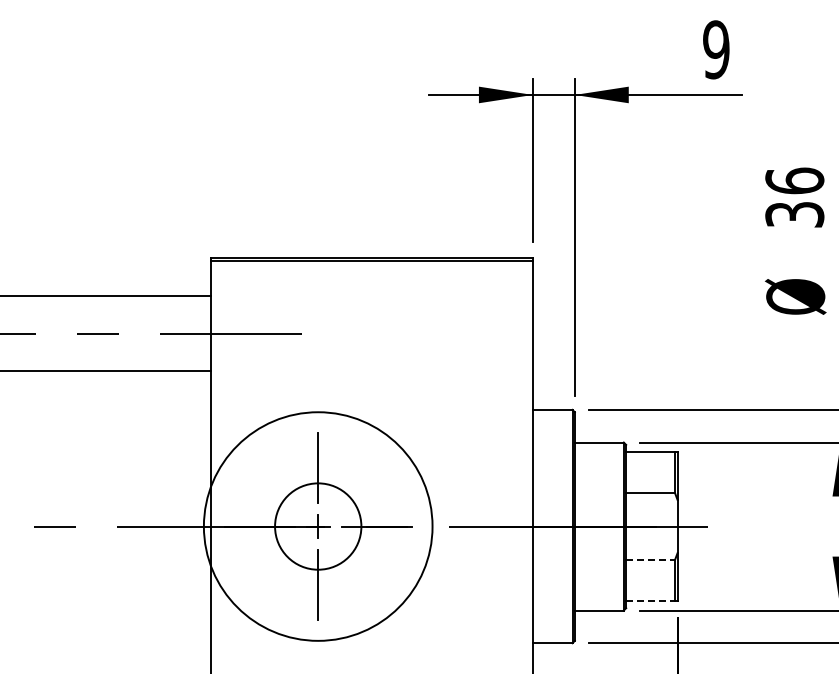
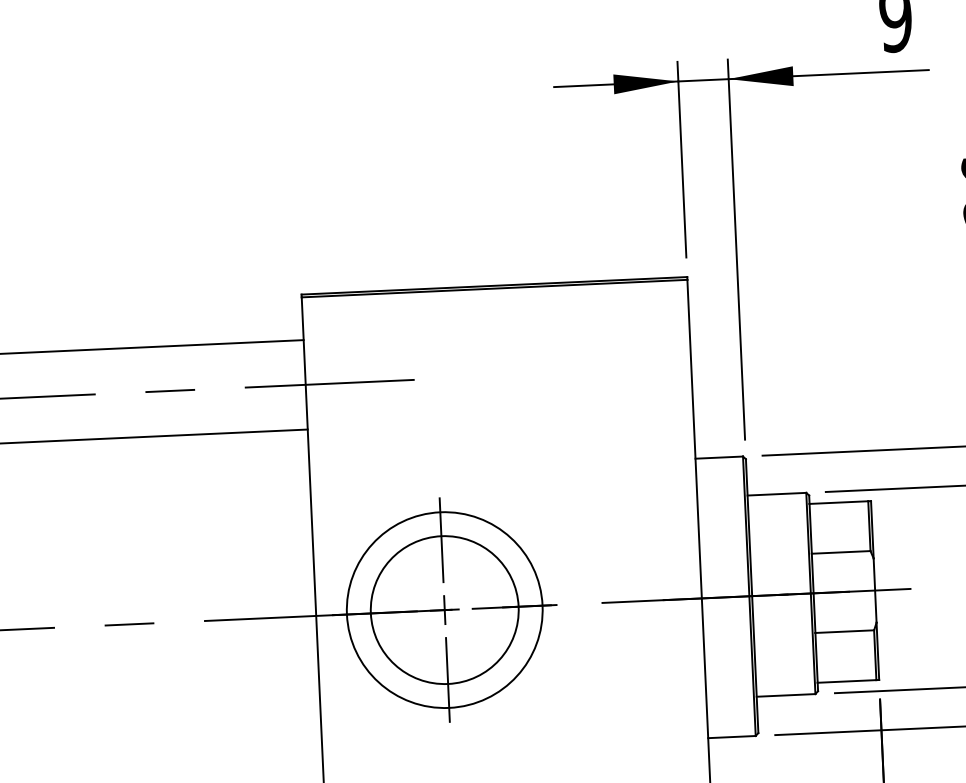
circle: (317, 526) -> (443, 610), size x0.71
circle: (317, 526) -> (443, 610), size x1.43
line: (651, 559) -> (845, 631), dashed -> solid
line: (651, 601) -> (848, 681), dashed -> solid

